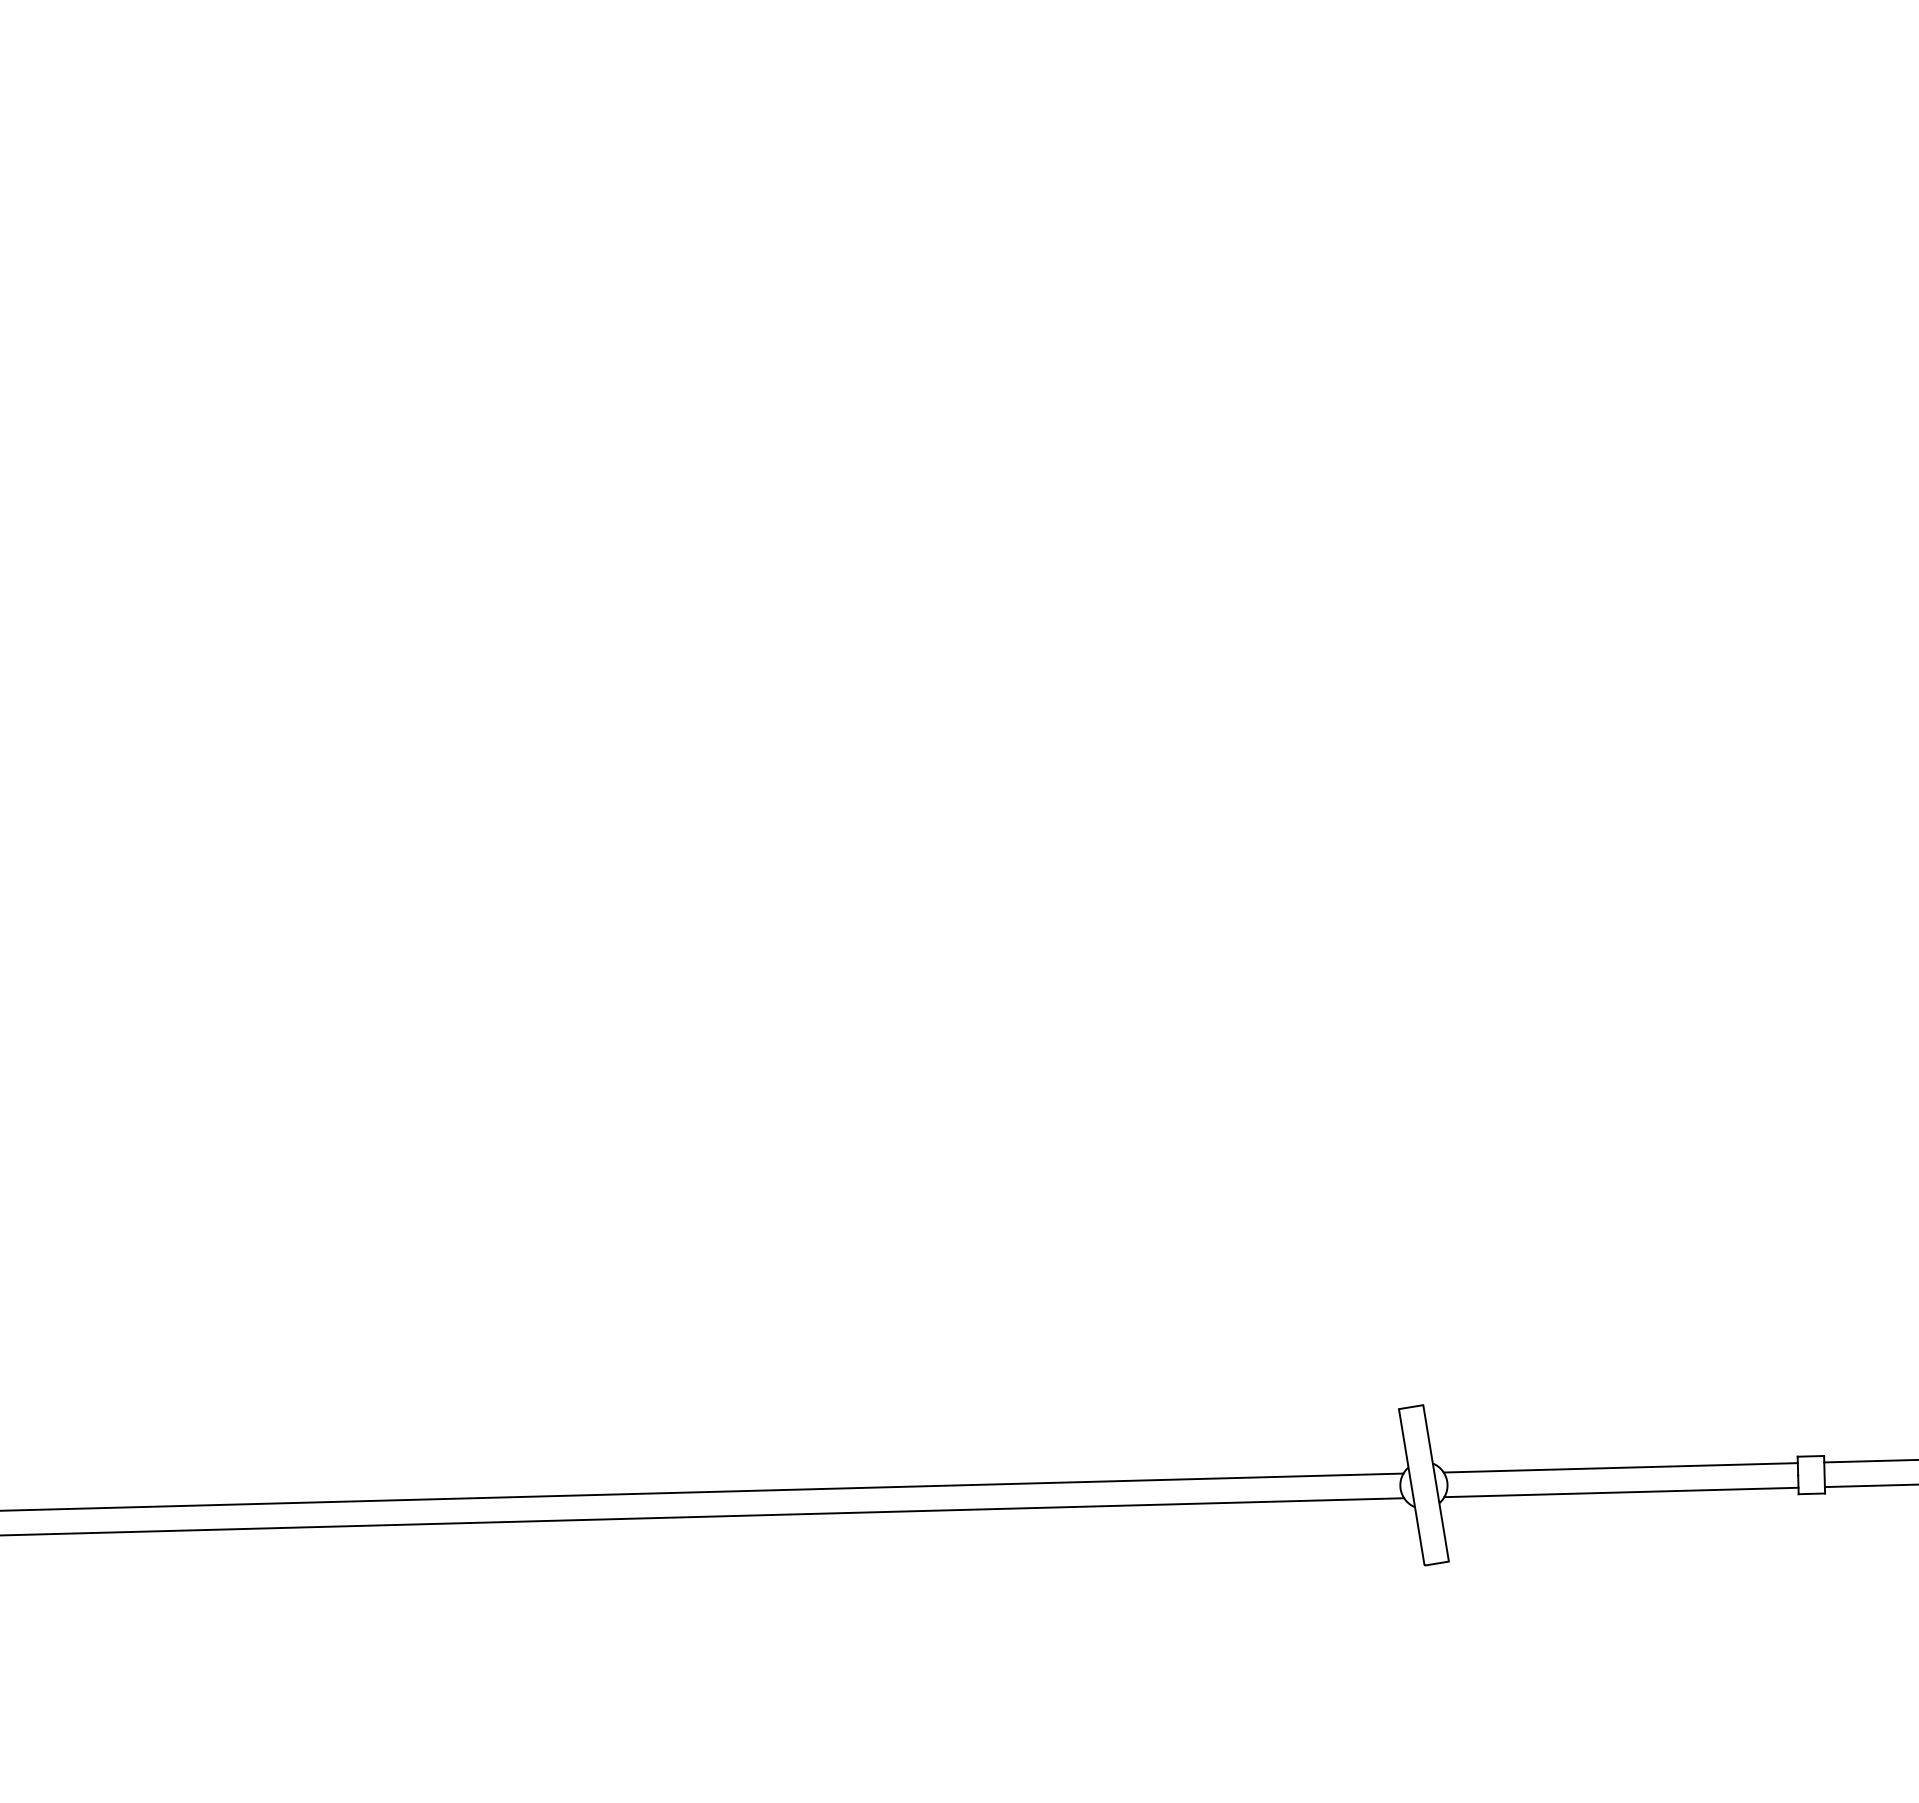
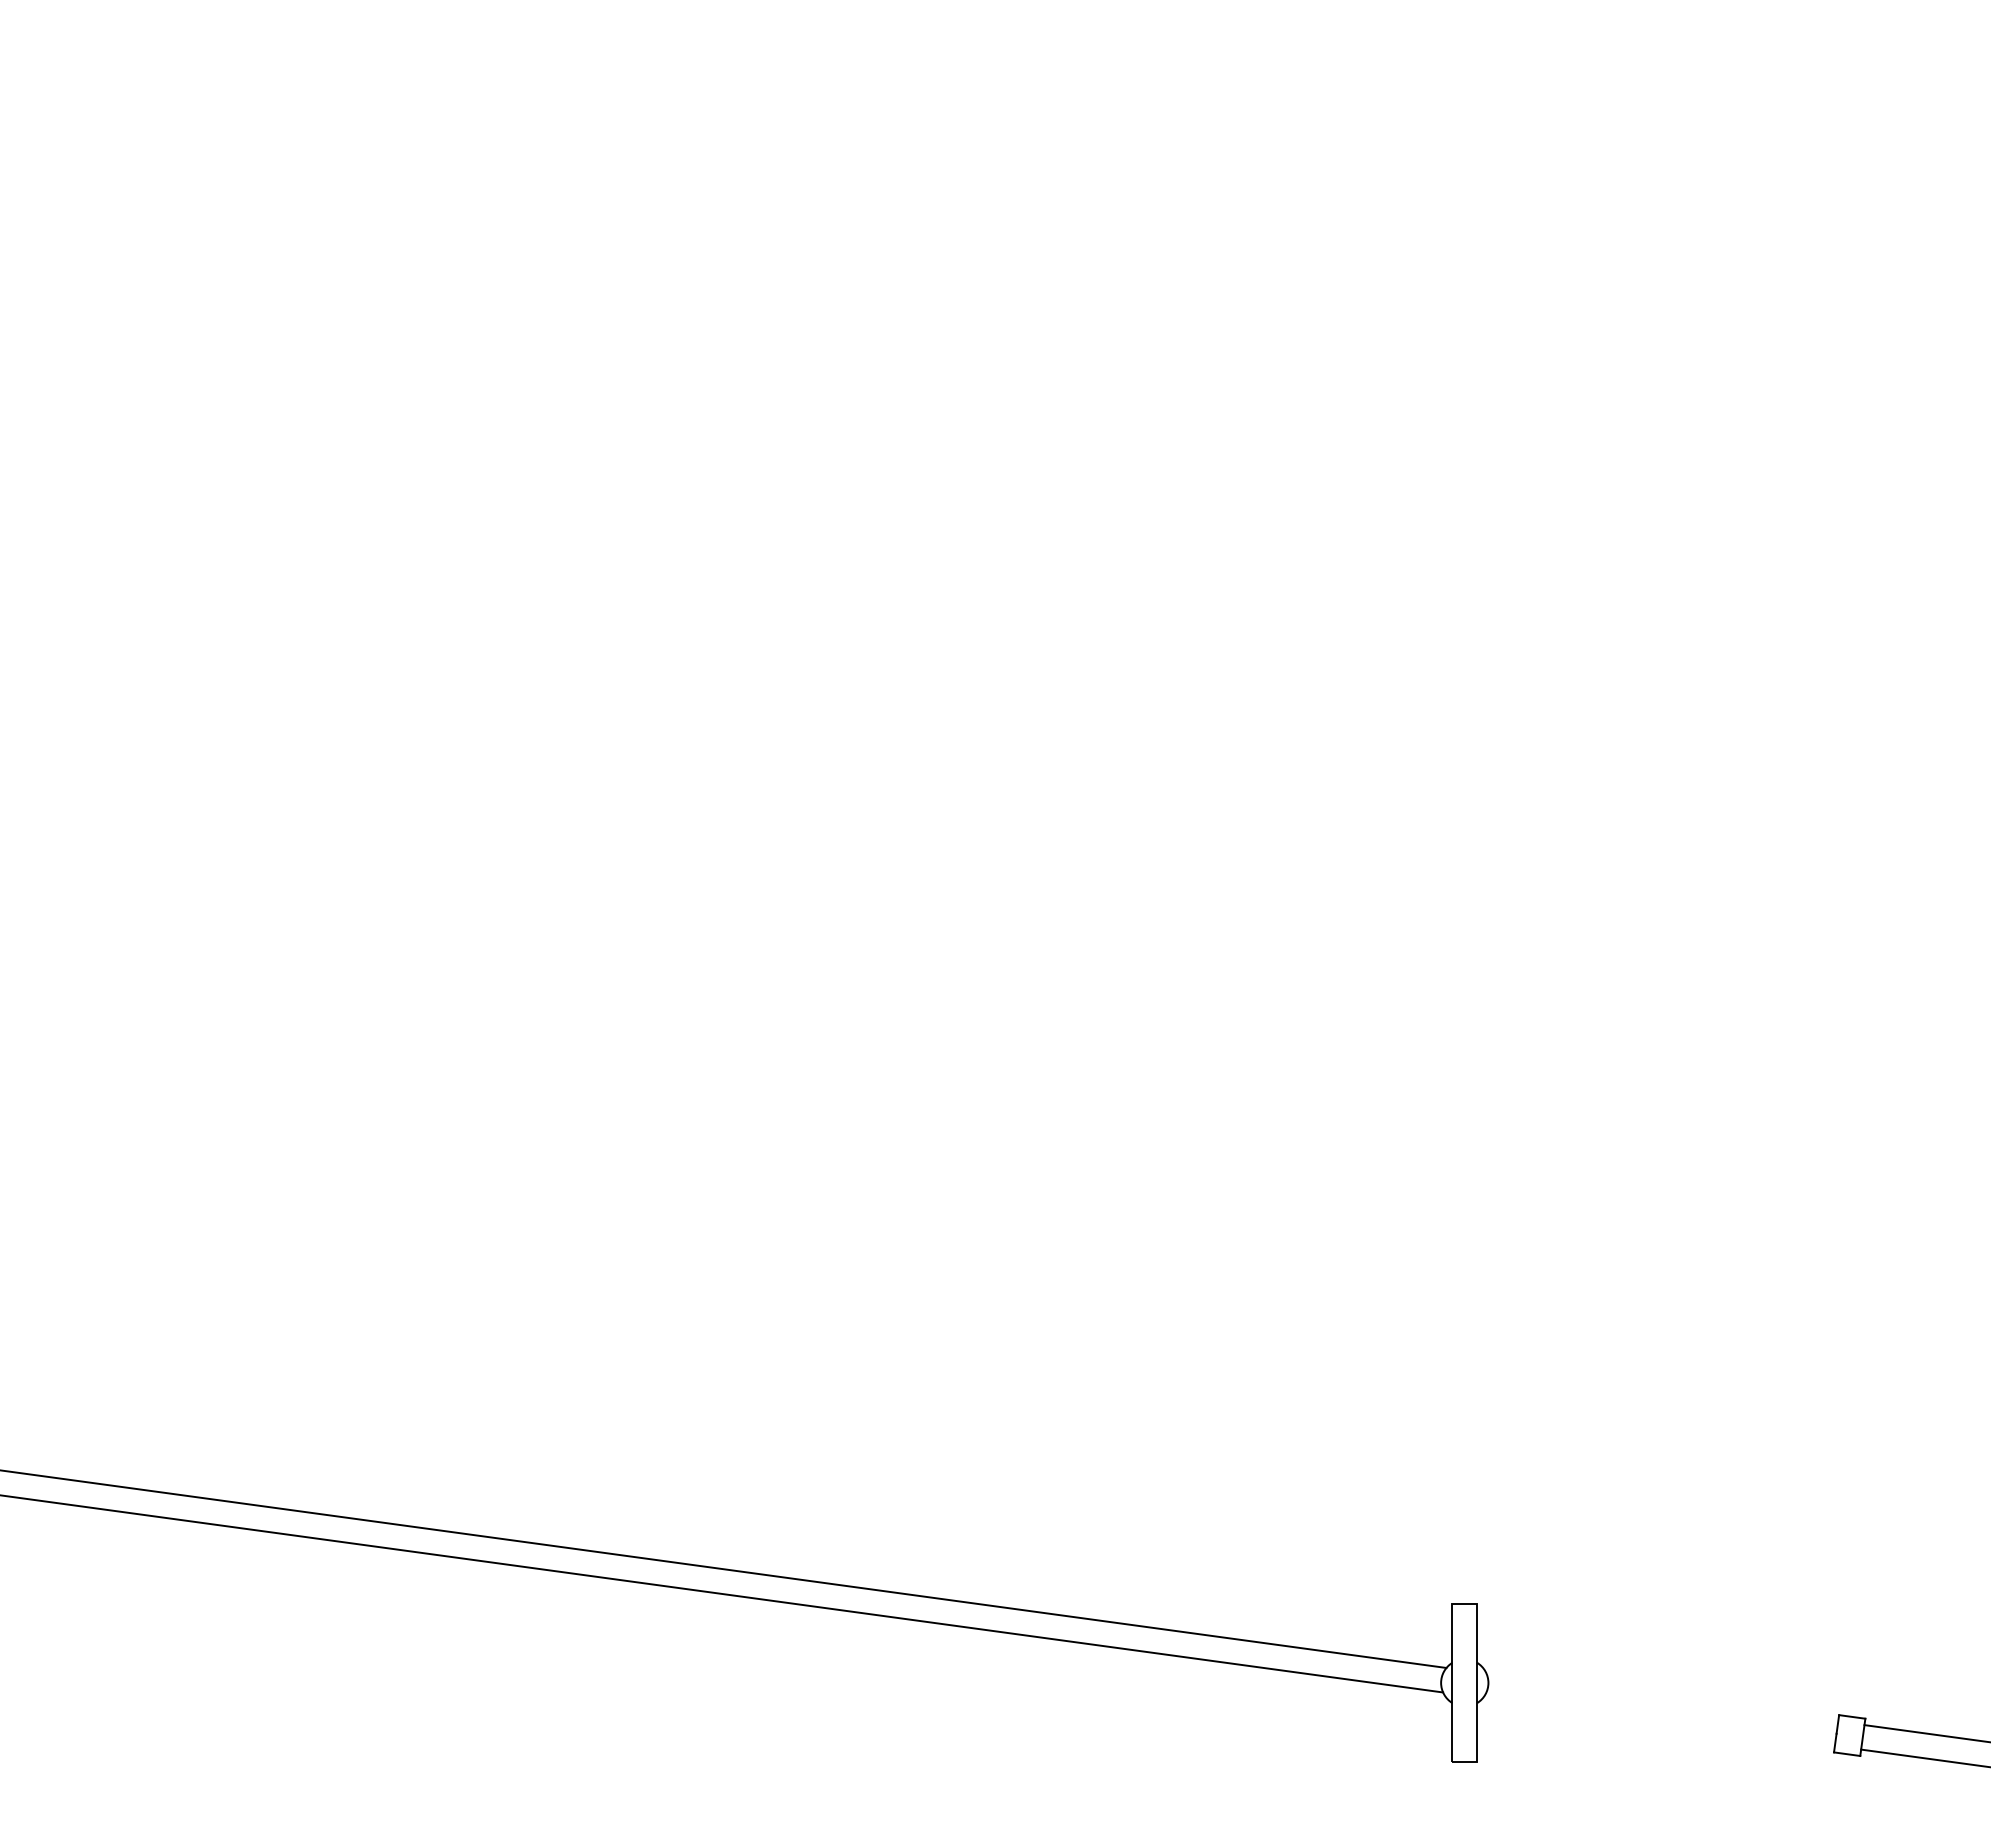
line: (1620, 1467) -> (1662, 1697), removed
line: (1620, 1492) -> (1658, 1721), removed

